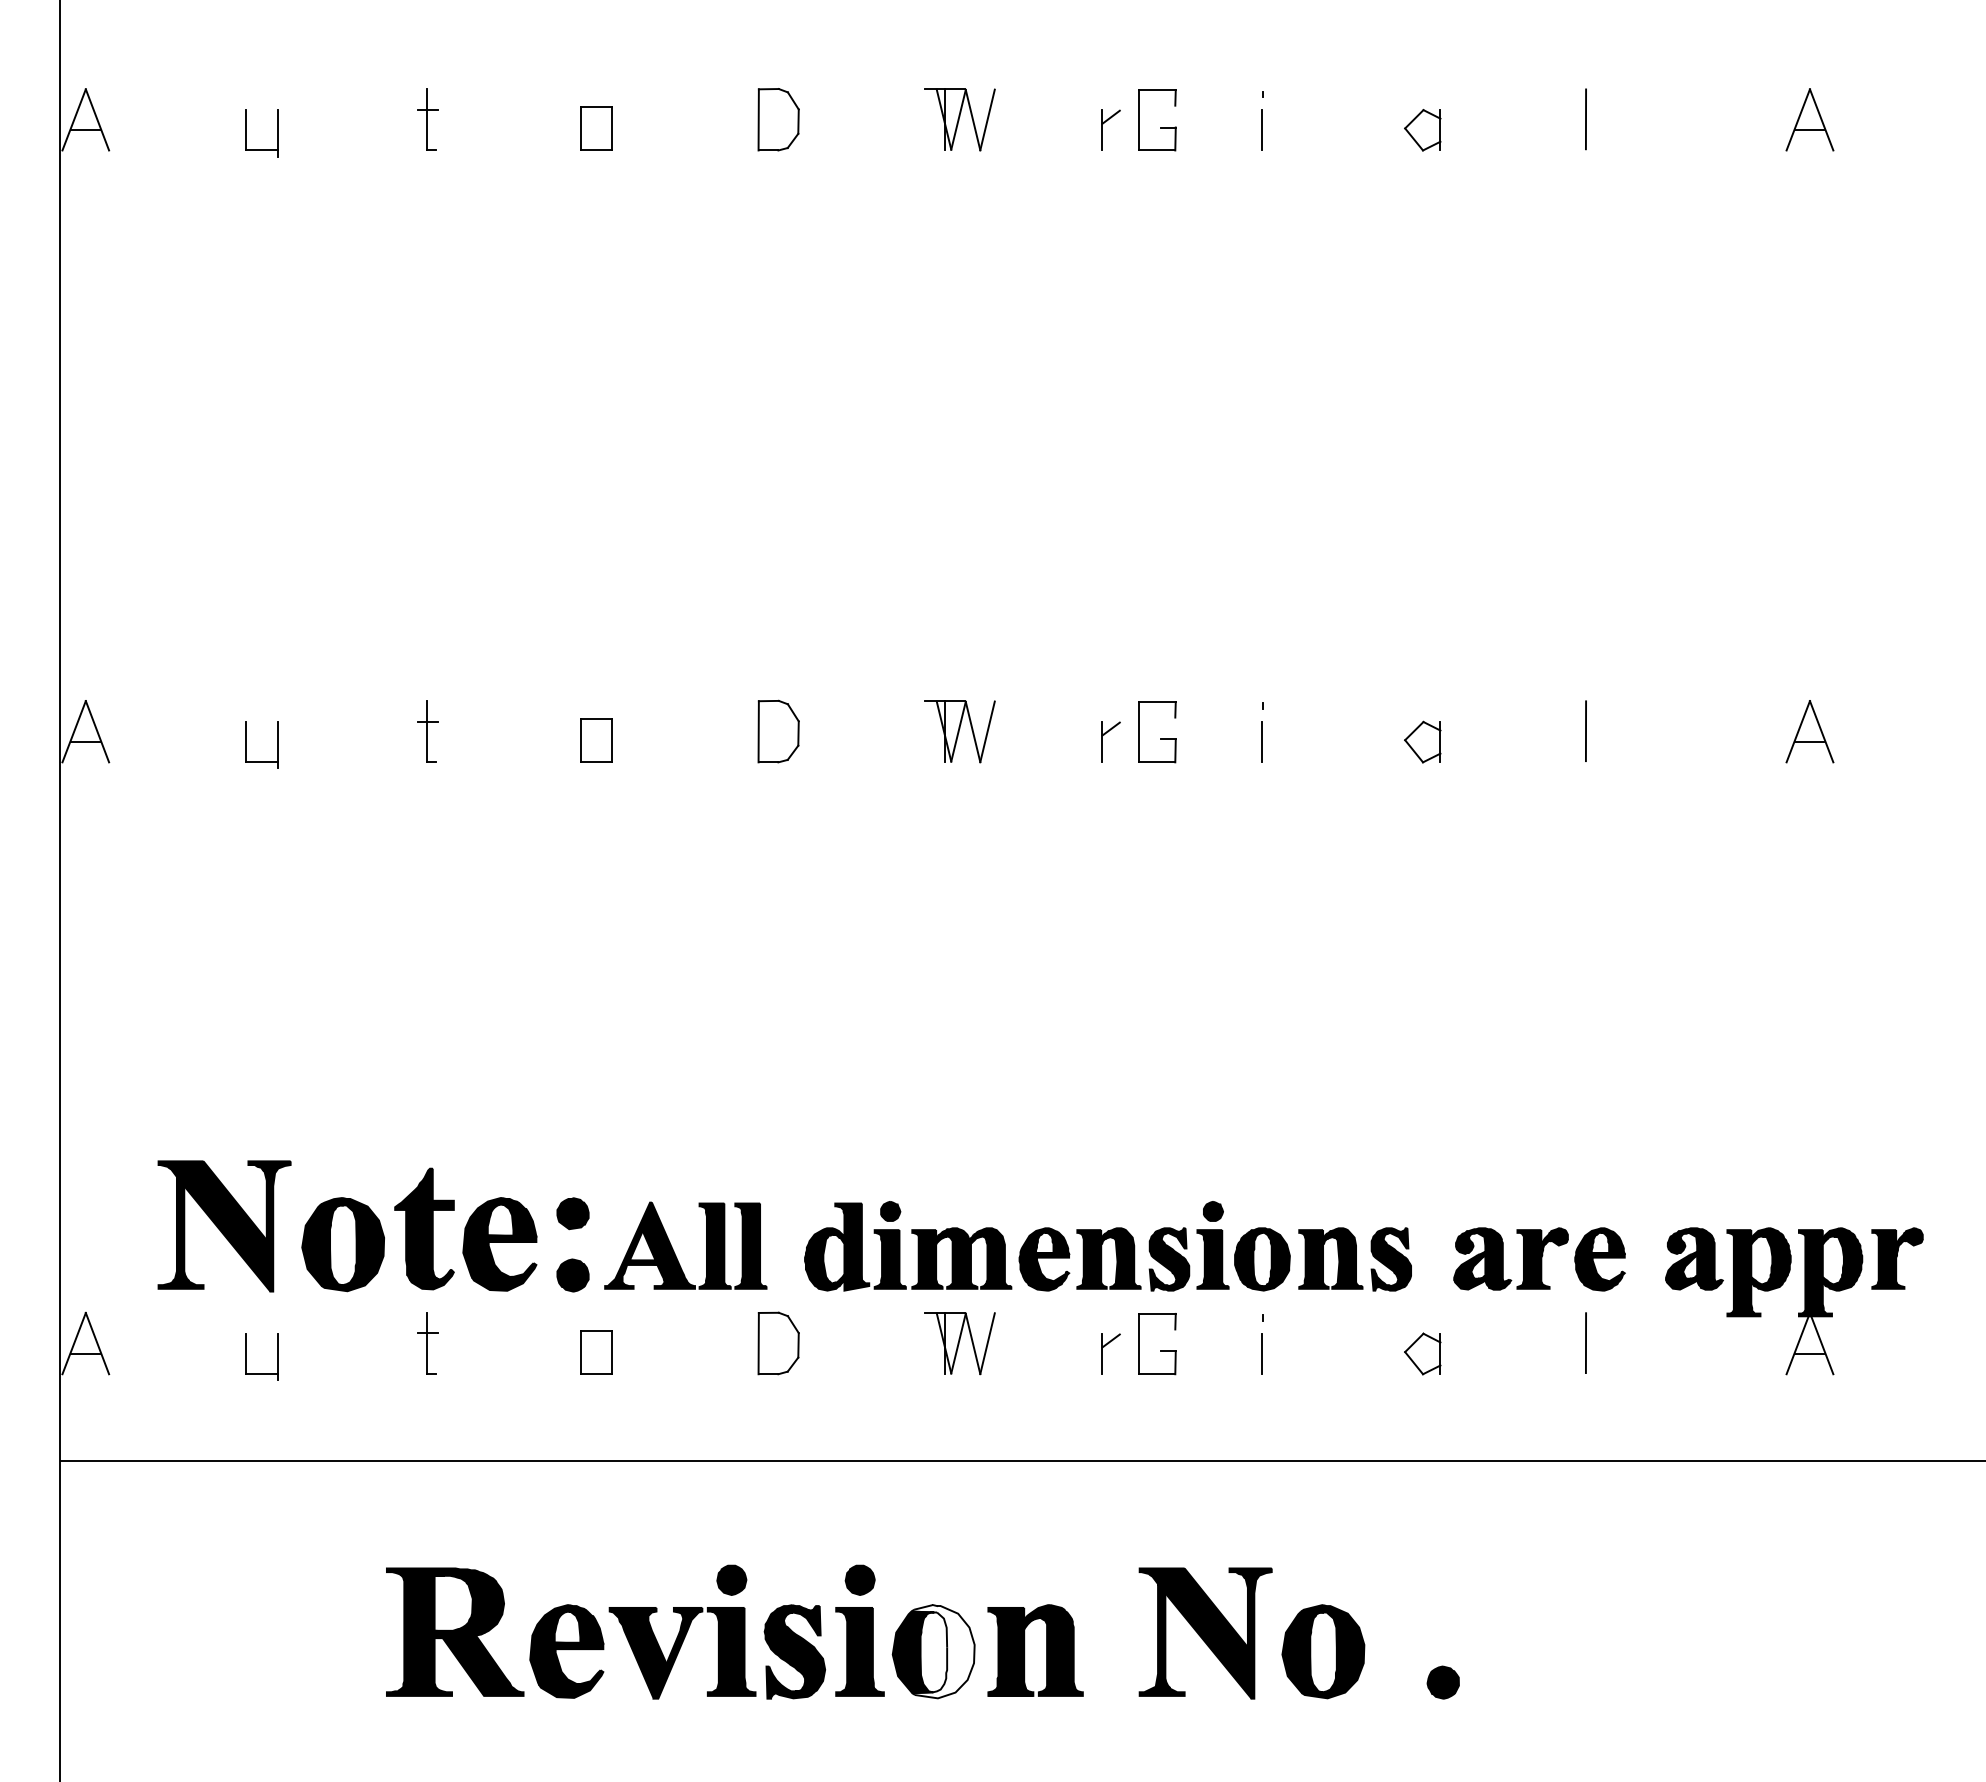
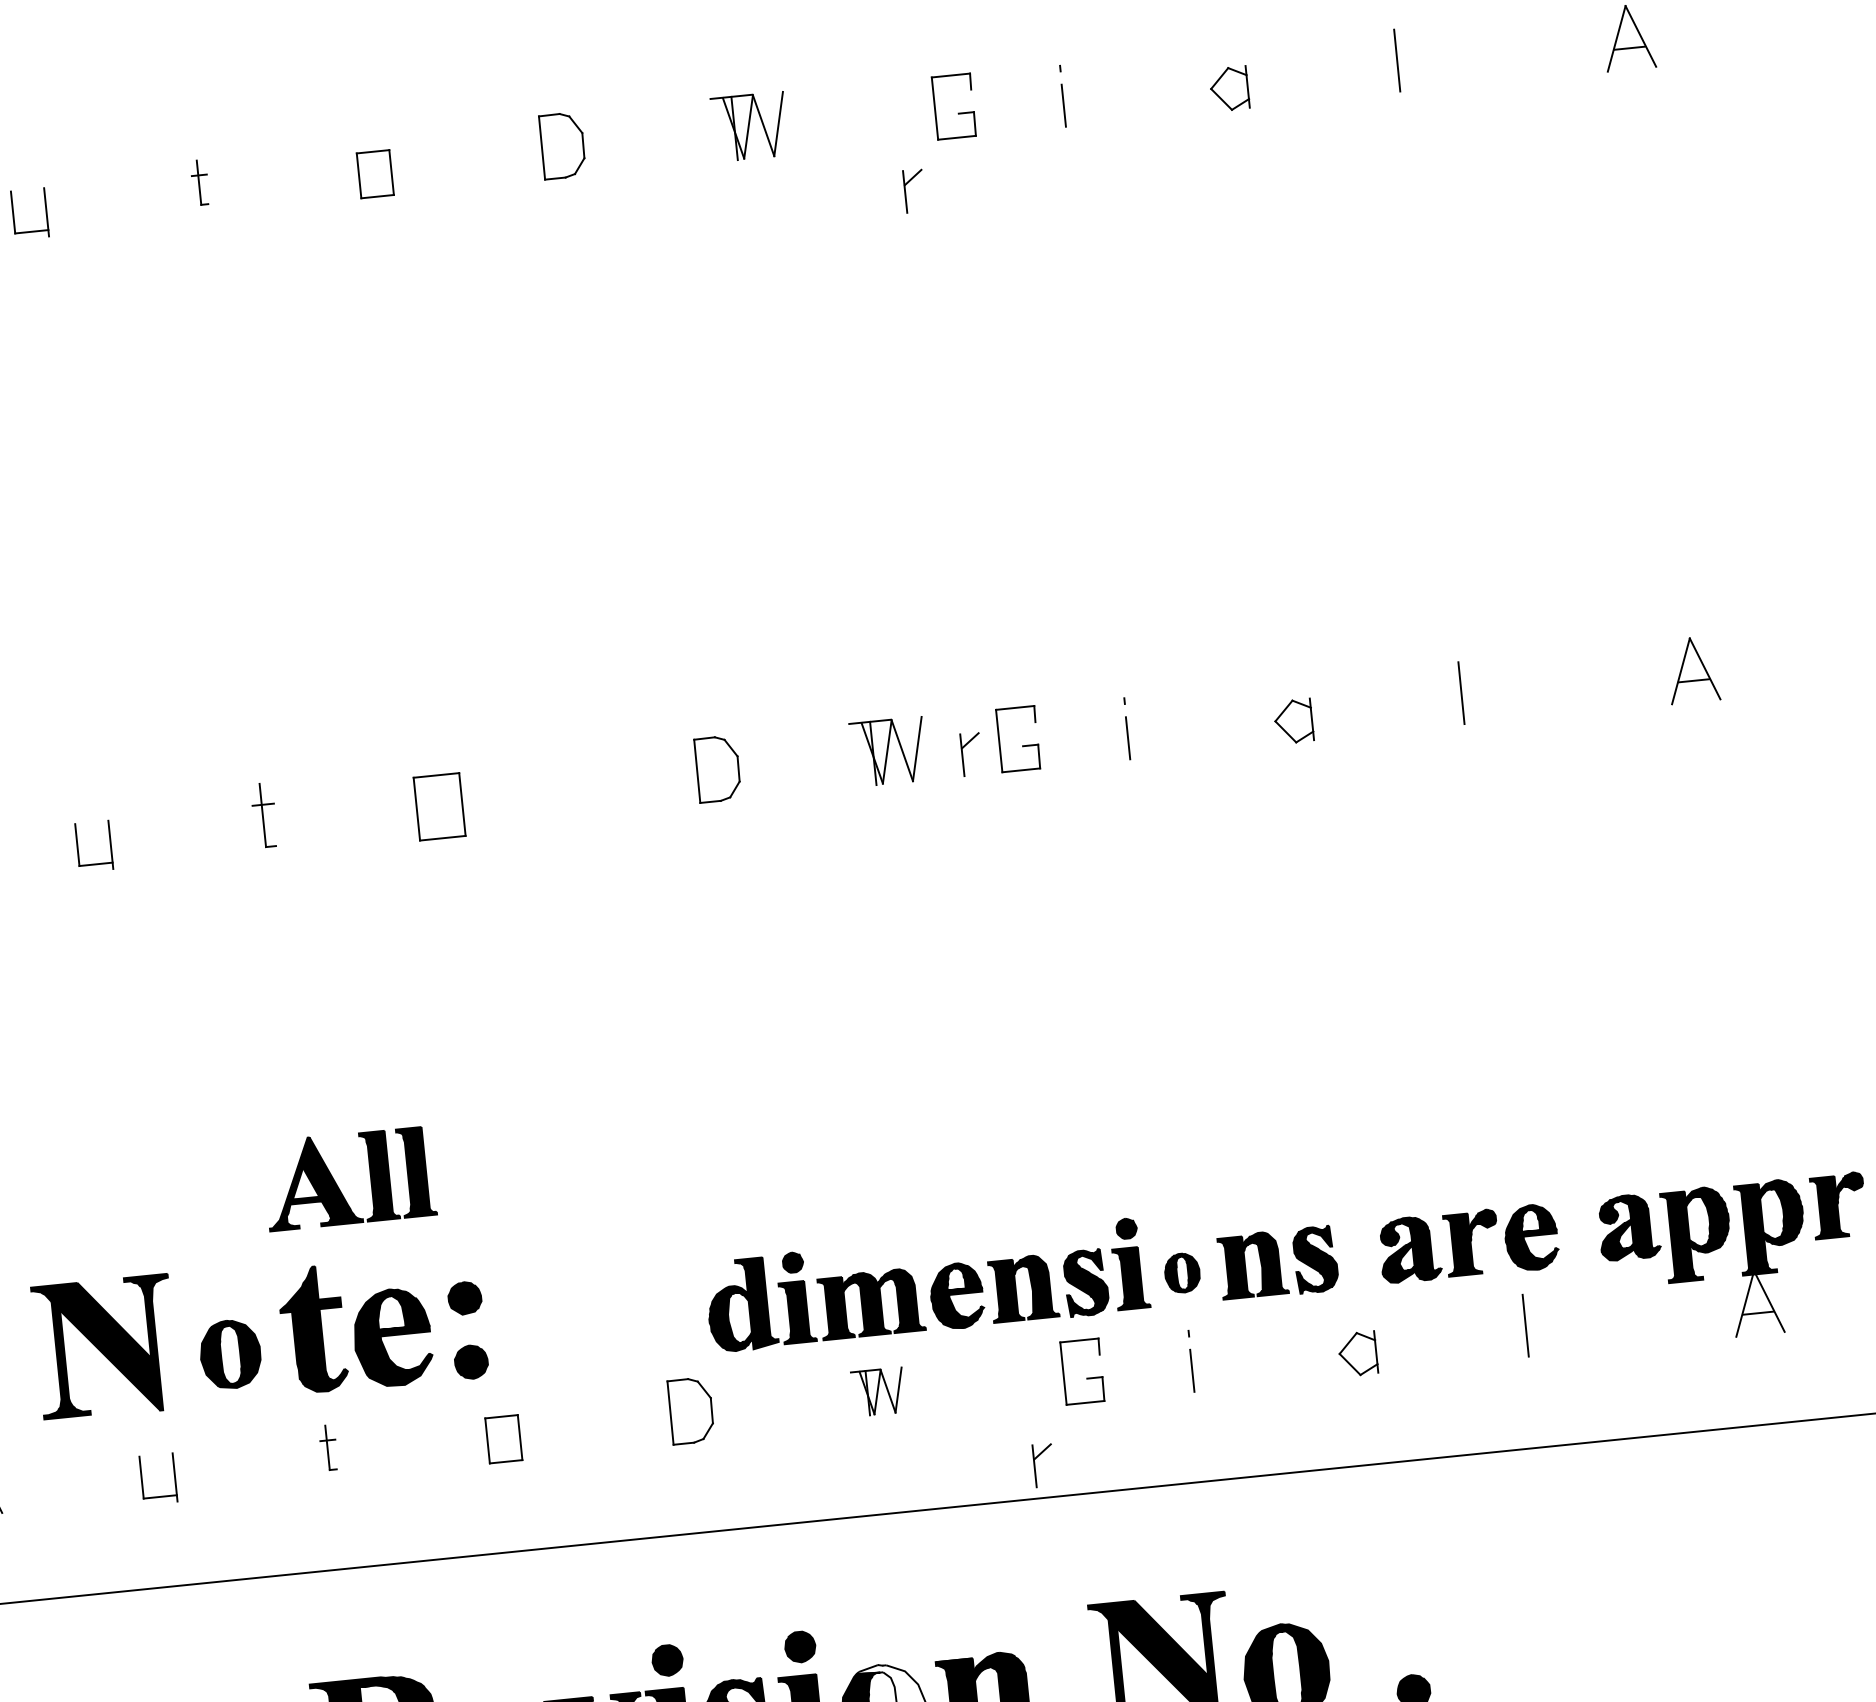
part: (427, 119) -> (199, 182), size x0.7
part: (1102, 129) -> (905, 191), moved
part: (778, 731) -> (717, 768), moved
part: (959, 731) -> (888, 751), moved
part: (596, 740) -> (439, 806), size x1.4
part: (342, 1244) -> (229, 1354), size x0.7
part: (673, 1248) -> (336, 1182), moved
part: (1262, 1259) -> (1182, 1273), size x0.6
part: (427, 1343) -> (328, 1447), size x0.7
part: (959, 1343) -> (878, 1391), size x0.7
part: (1102, 1353) -> (1034, 1465), moved

